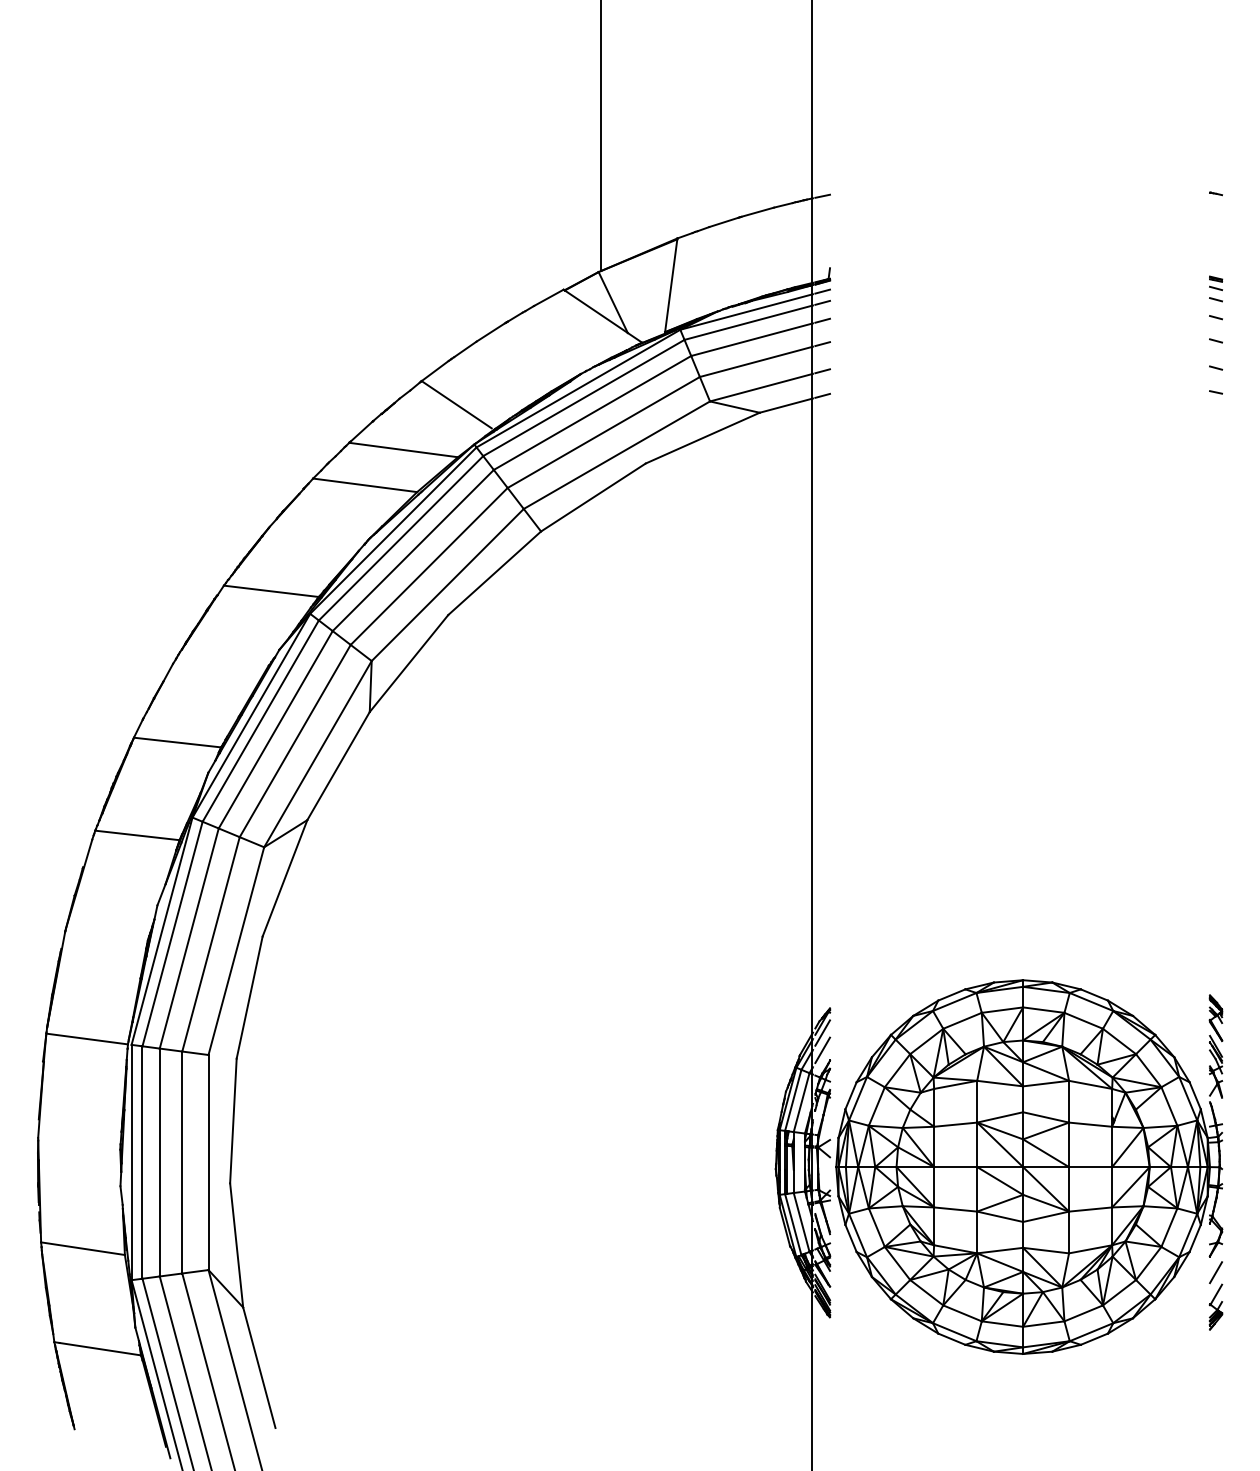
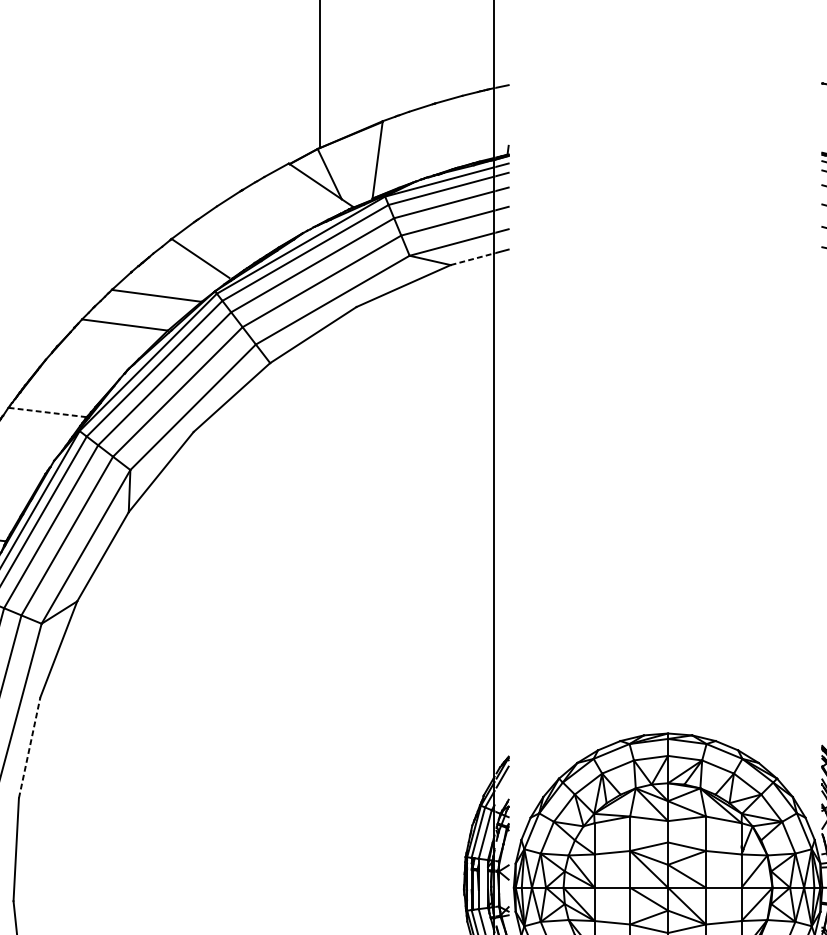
line: (786, 405) -> (472, 259), solid -> dashed
line: (271, 591) -> (47, 412), solid -> dashed
line: (249, 997) -> (29, 747), solid -> dashed
line: (822, 1050) -> (502, 791), removed

